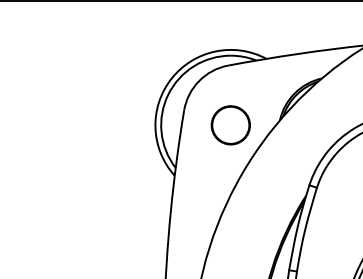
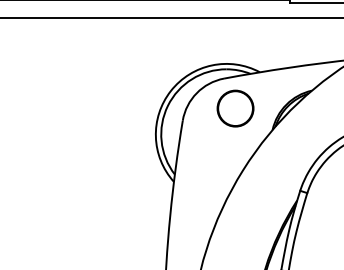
part: (230, 125) -> (235, 108), moved

